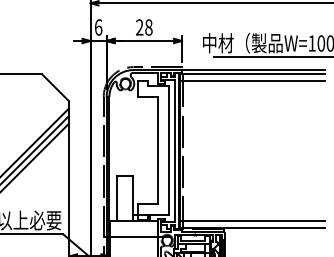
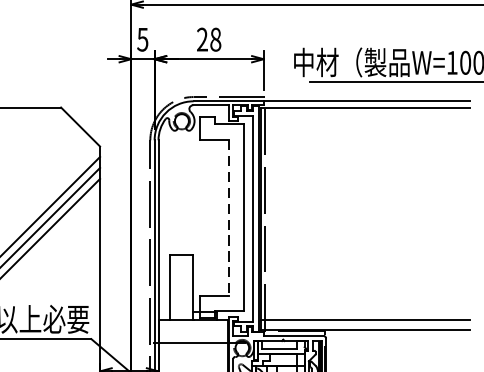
text: (98, 27) -> (142, 39), 6 -> 5
line: (252, 81) -> (365, 117), removed
line: (157, 150) -> (228, 217), solid -> dashed

